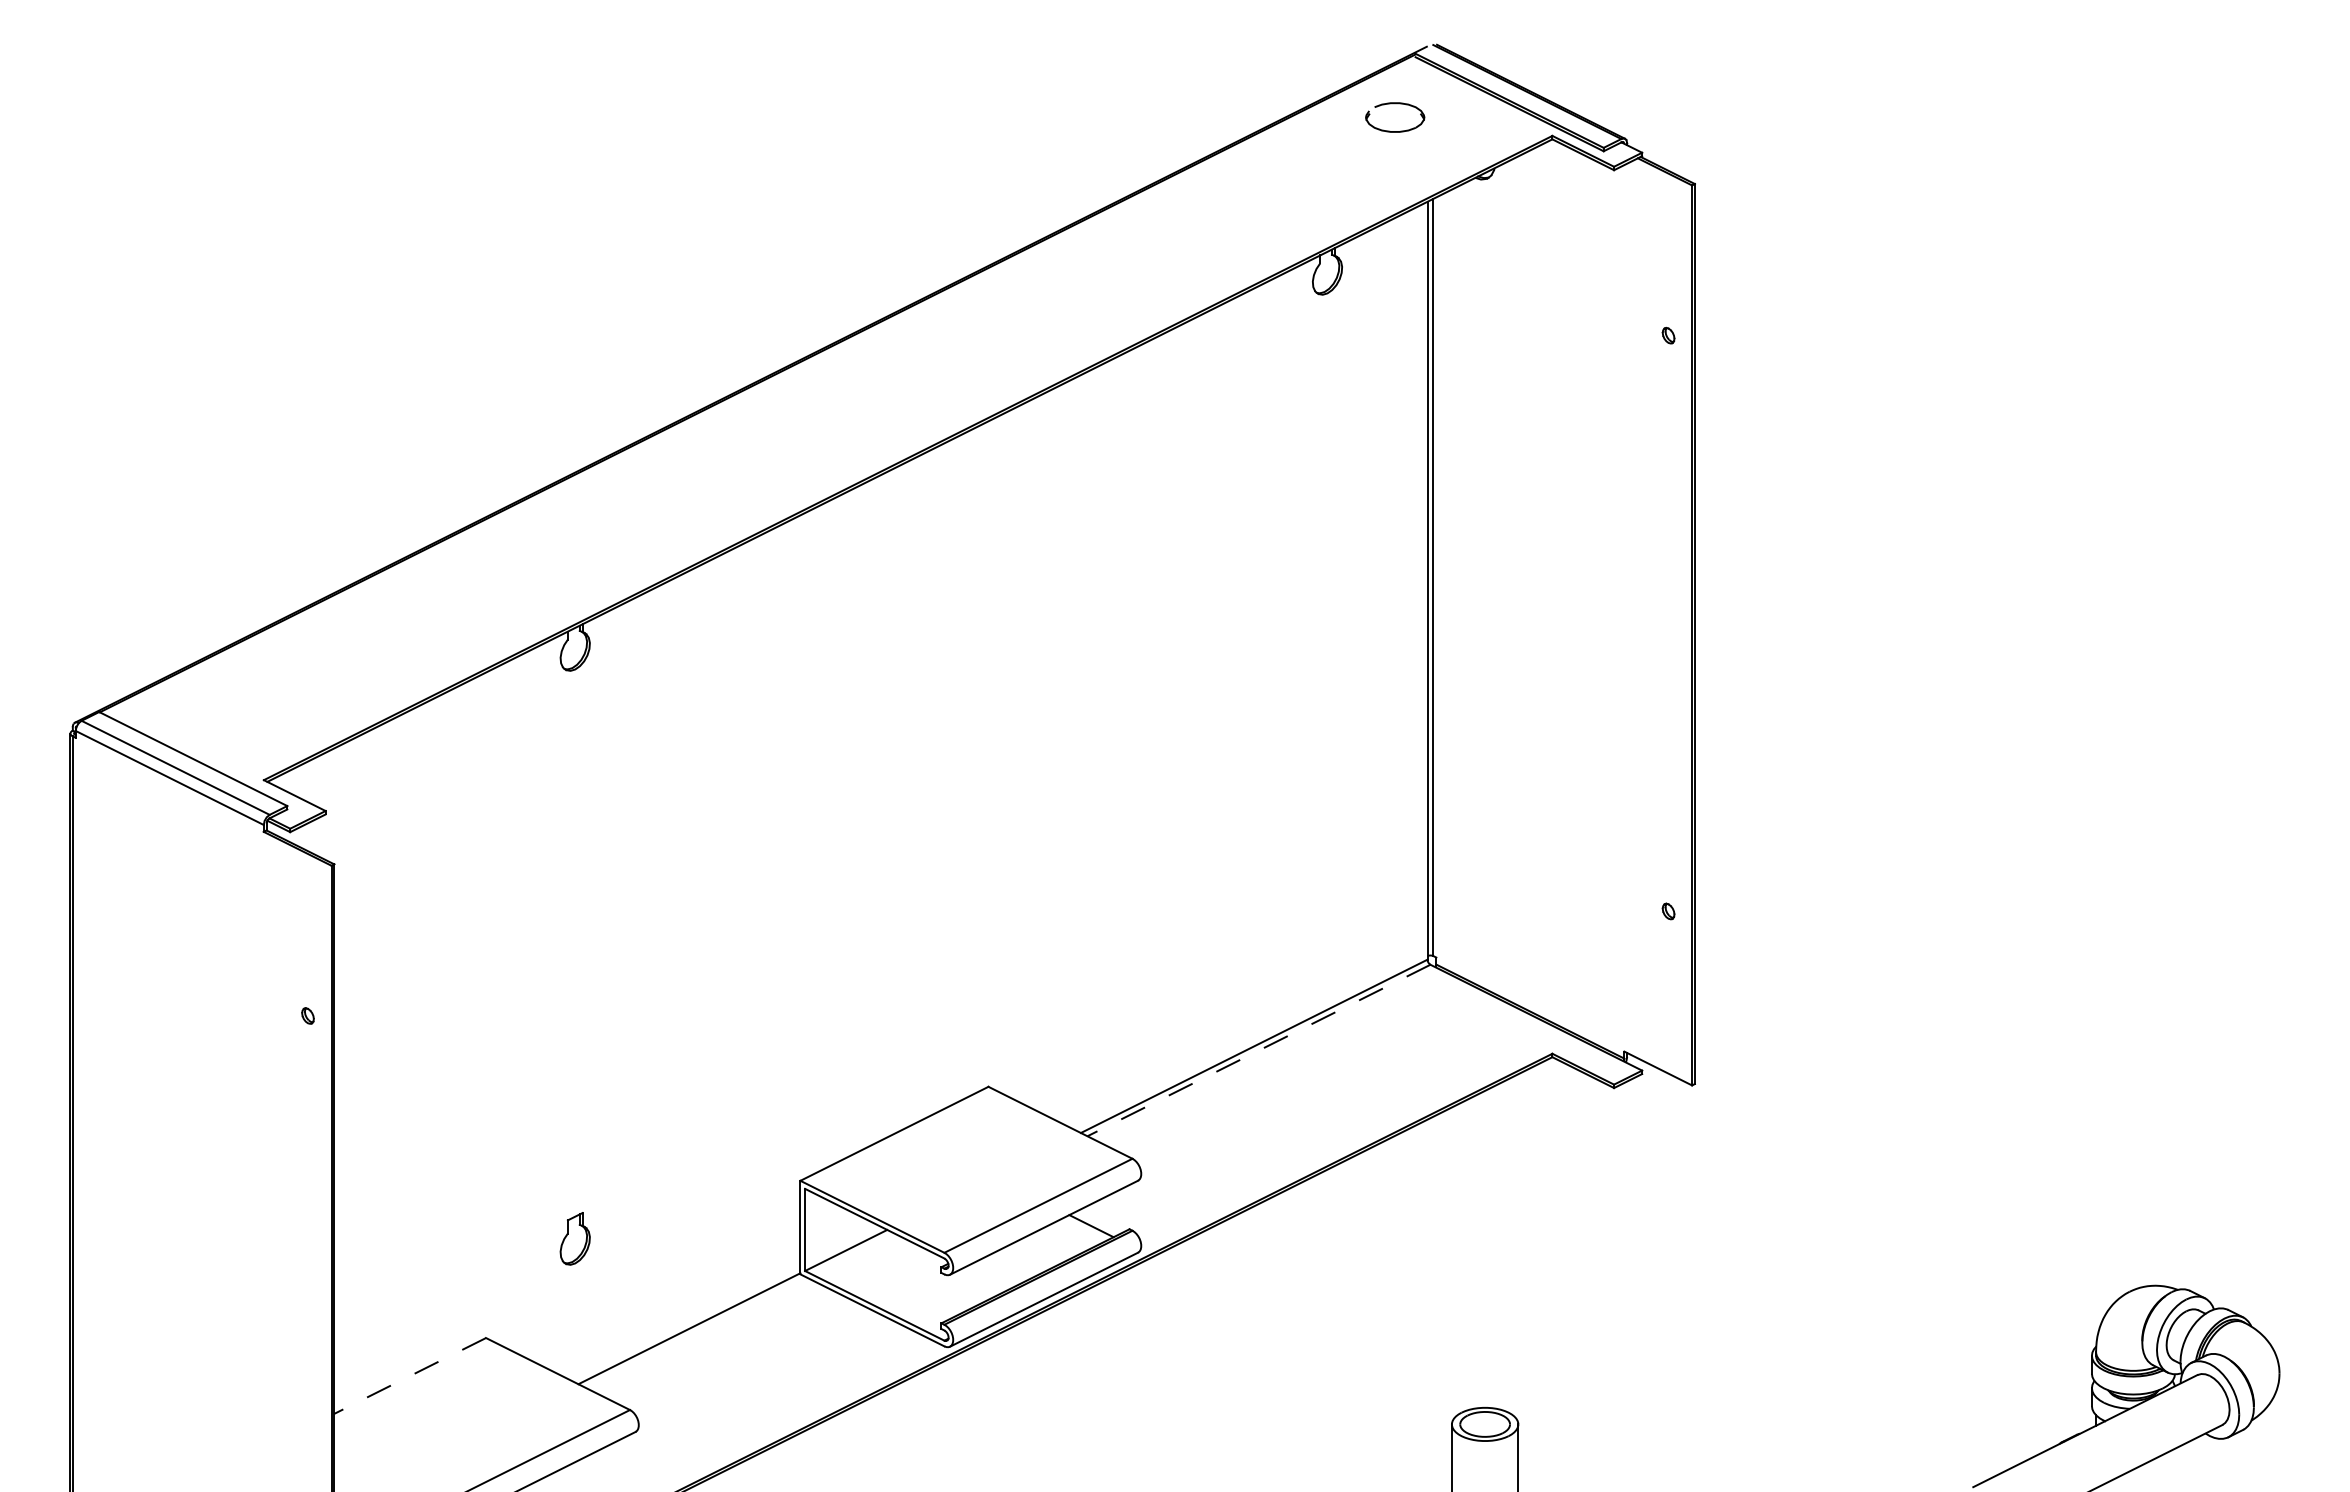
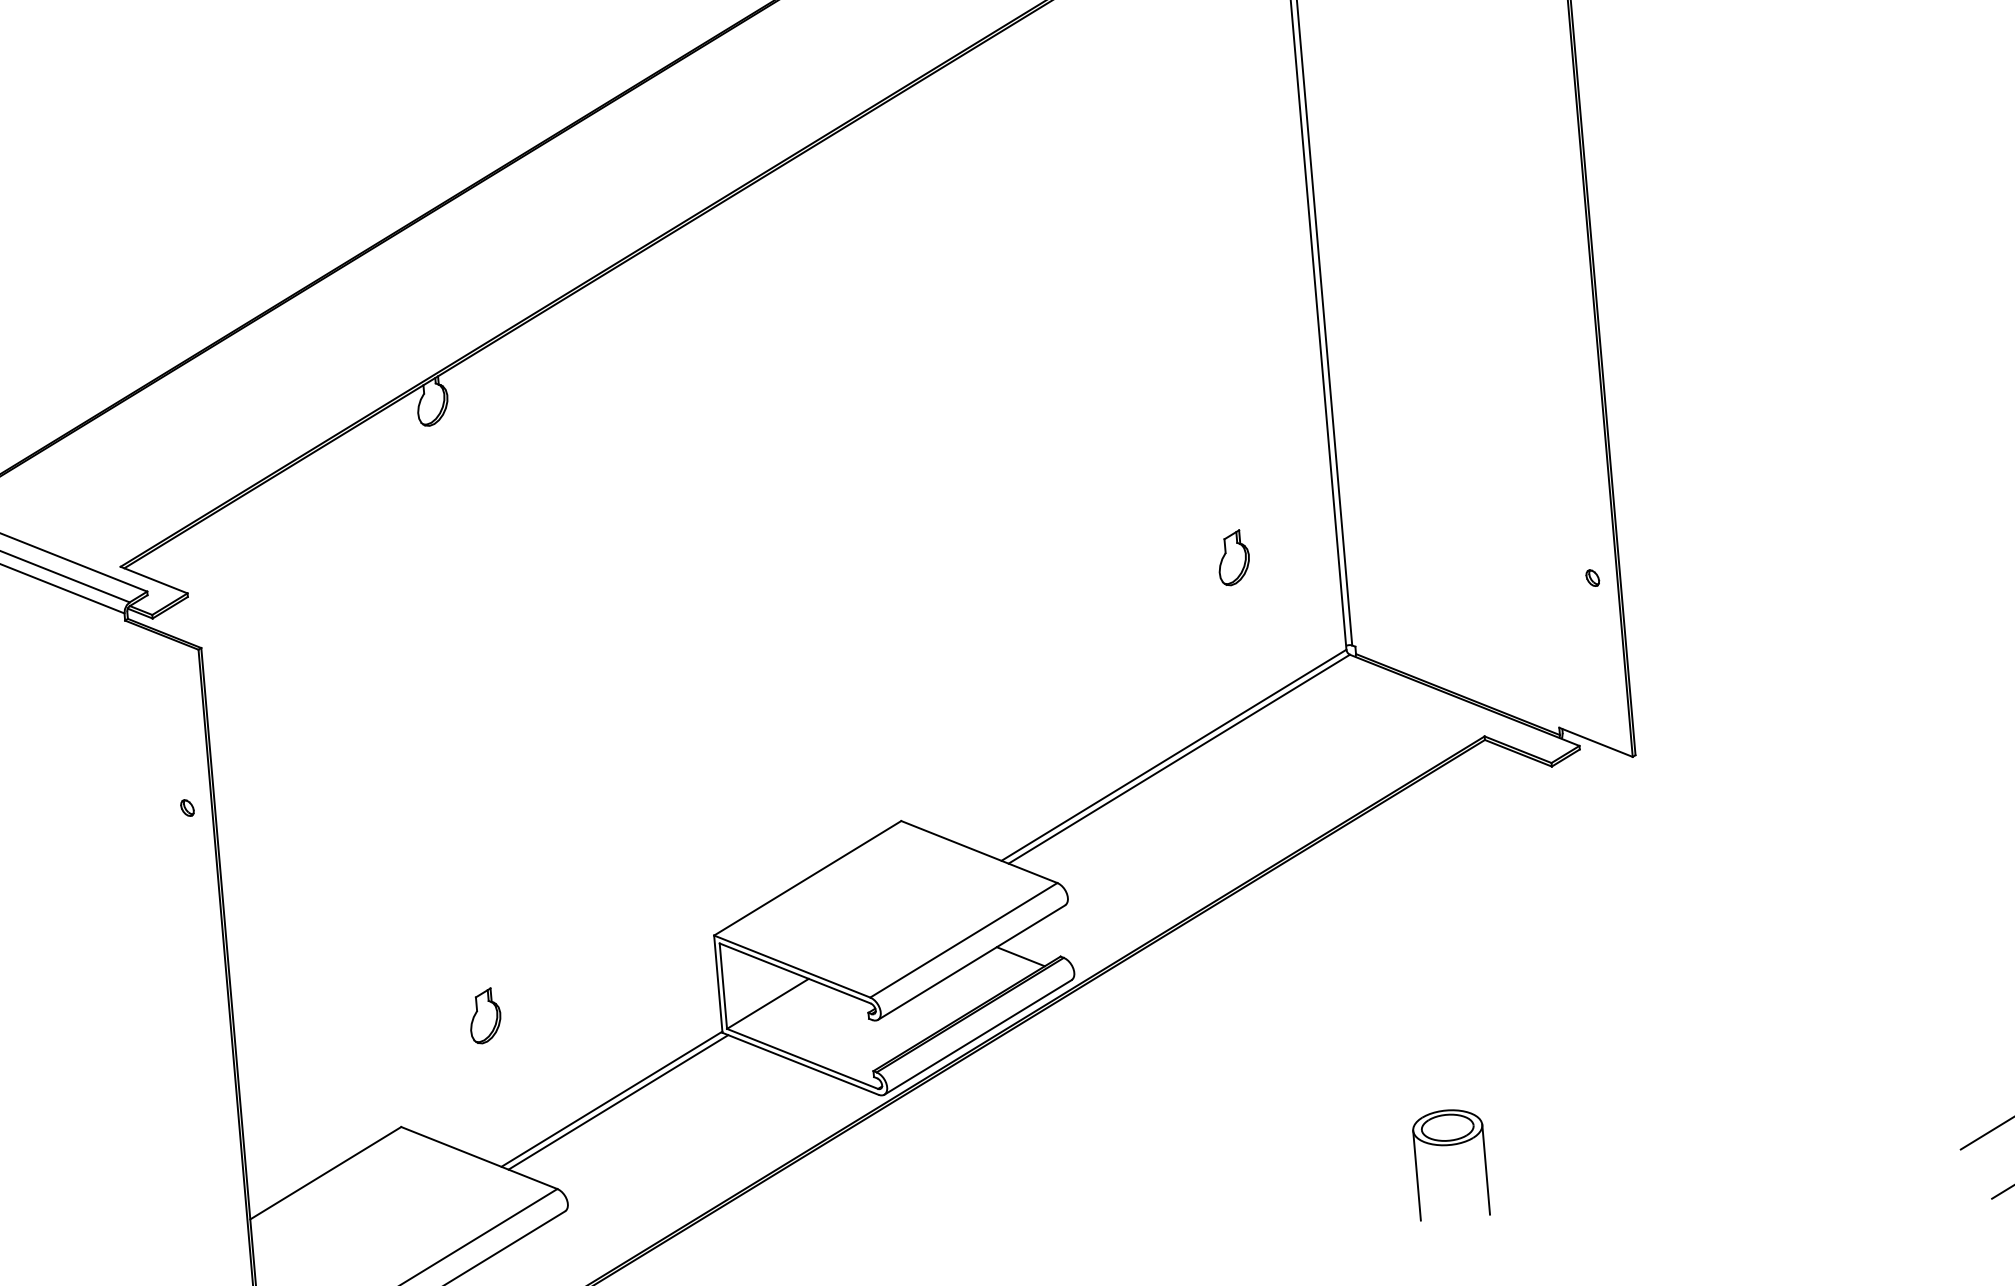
part: (1327, 862) -> (1233, 557), added
line: (1258, 1050) -> (1178, 759), dashed -> solid
line: (695, 1332) -> (618, 1102), added
line: (410, 1375) -> (326, 1172), dashed -> solid

